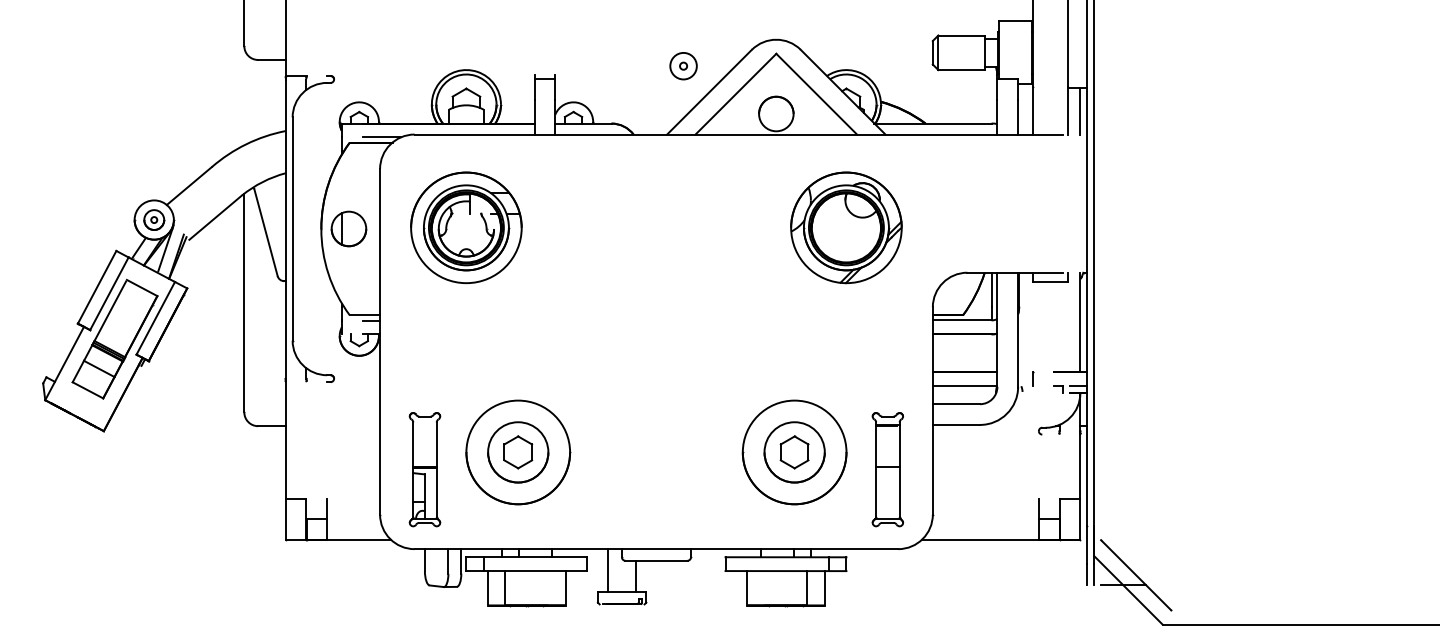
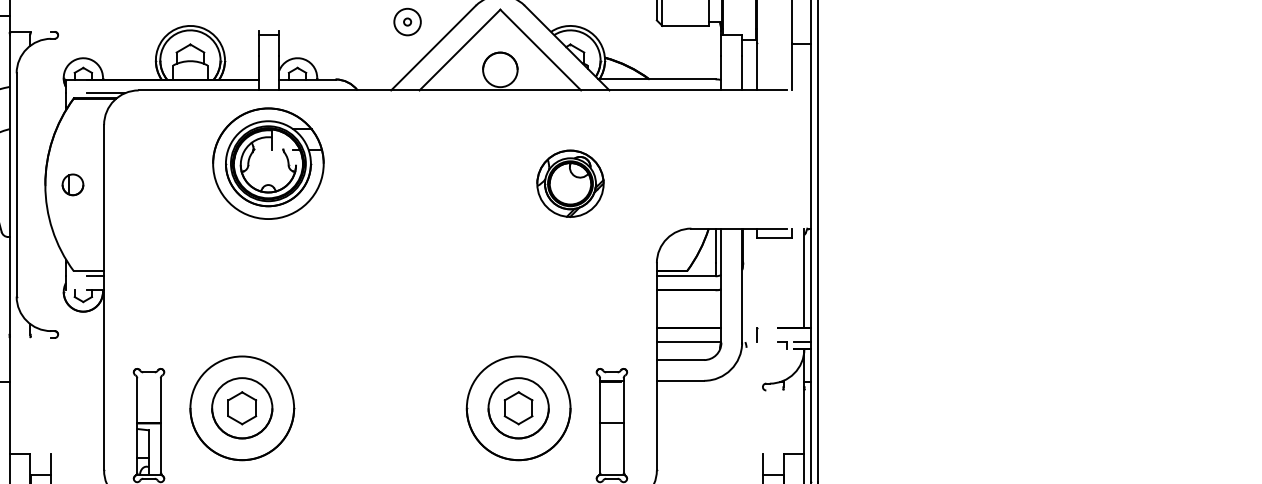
line: (1080, 111) -> (804, 67), removed
part: (466, 227) -> (268, 163), moved
part: (846, 227) -> (570, 183), size x0.6
part: (348, 228) -> (72, 184), size x0.6

